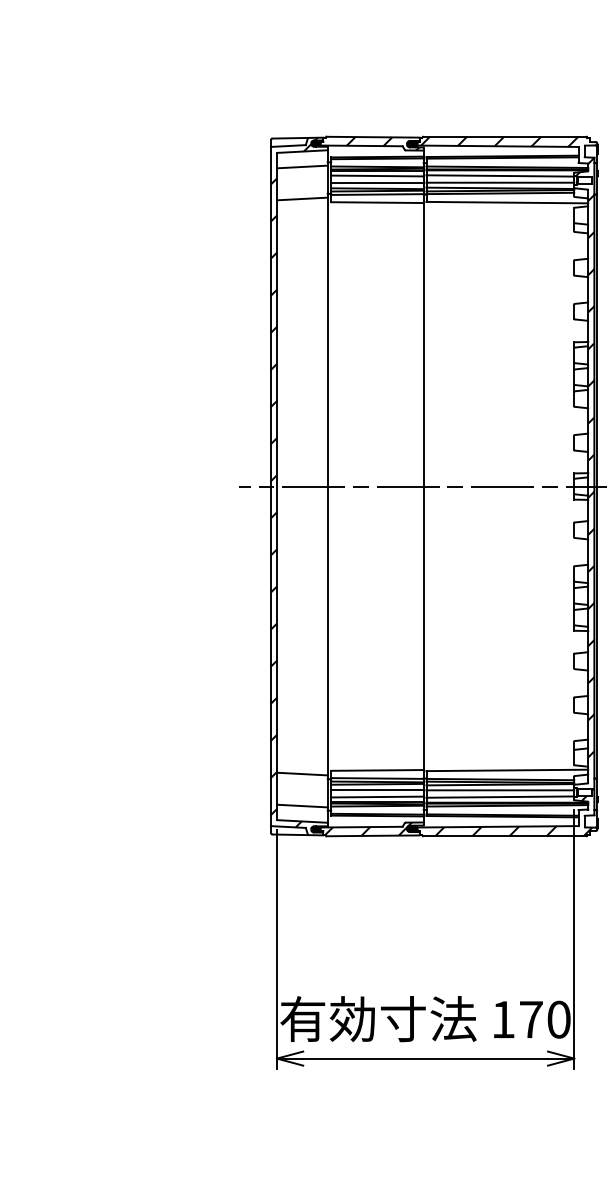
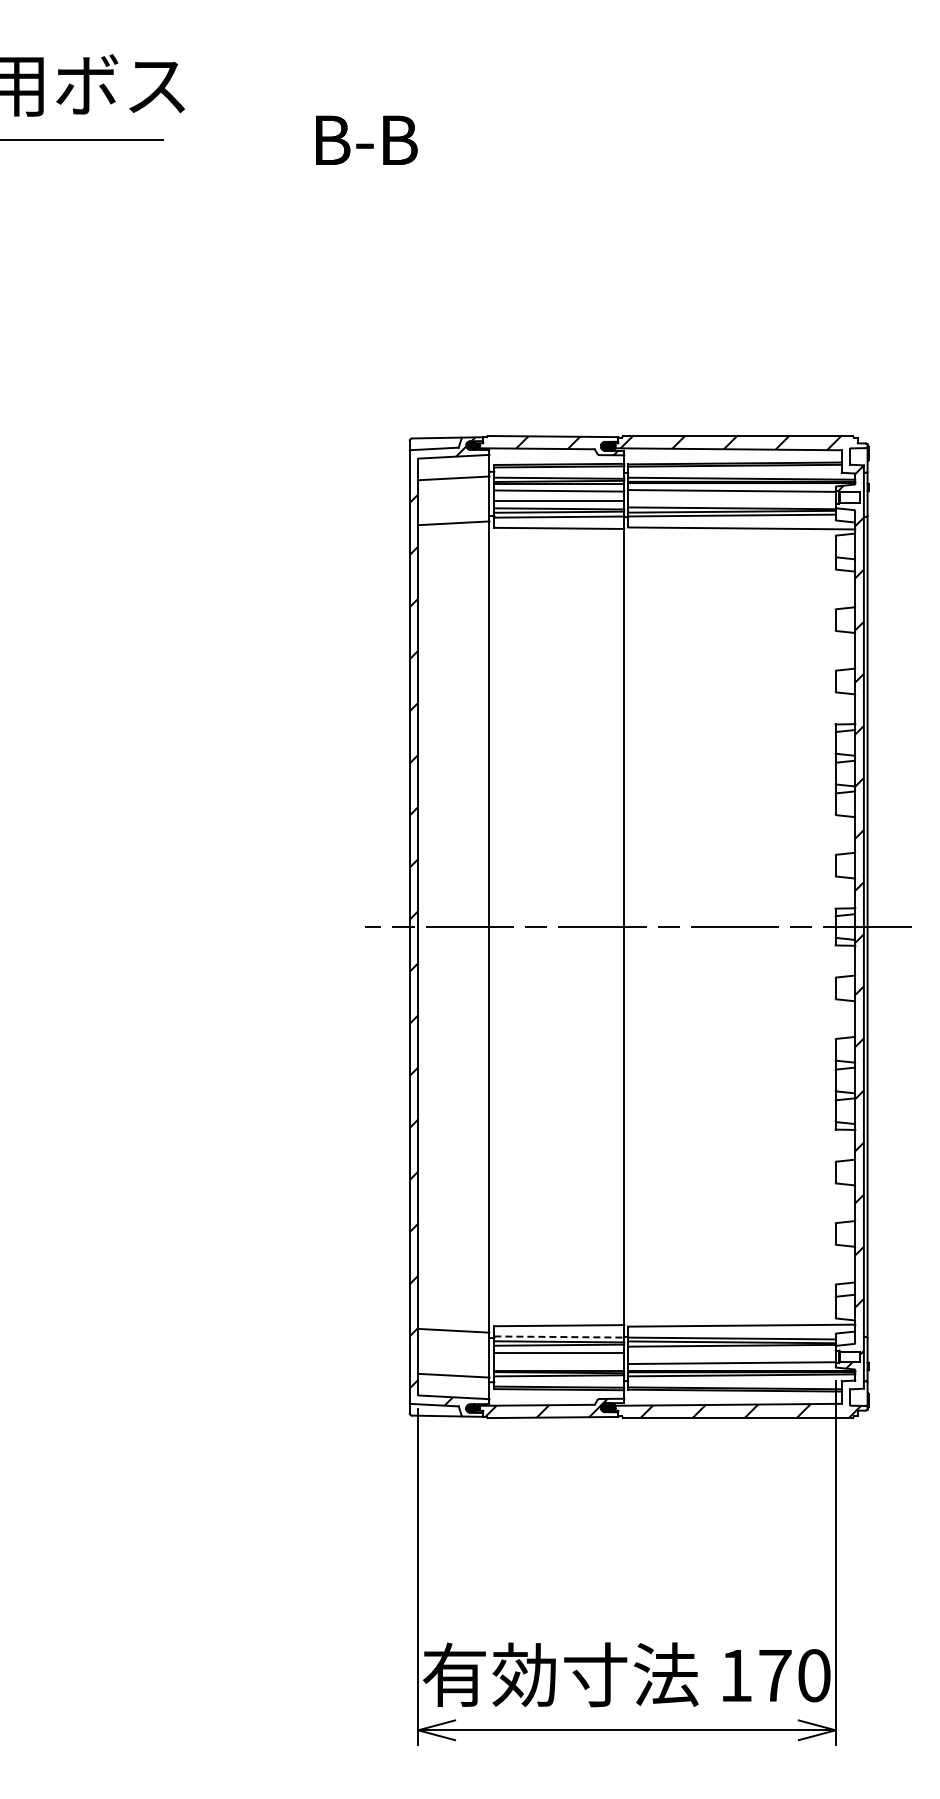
line: (500, 182) -> (731, 500), removed
line: (377, 778) -> (559, 1337), solid -> dashed
line: (500, 790) -> (731, 1353), removed
line: (377, 796) -> (559, 1362), removed

